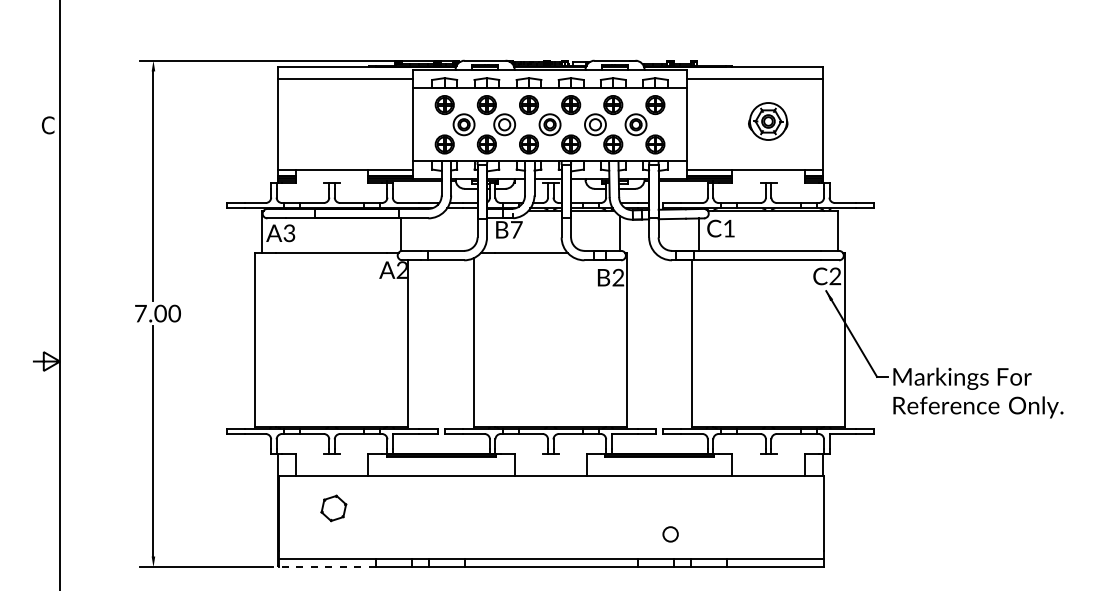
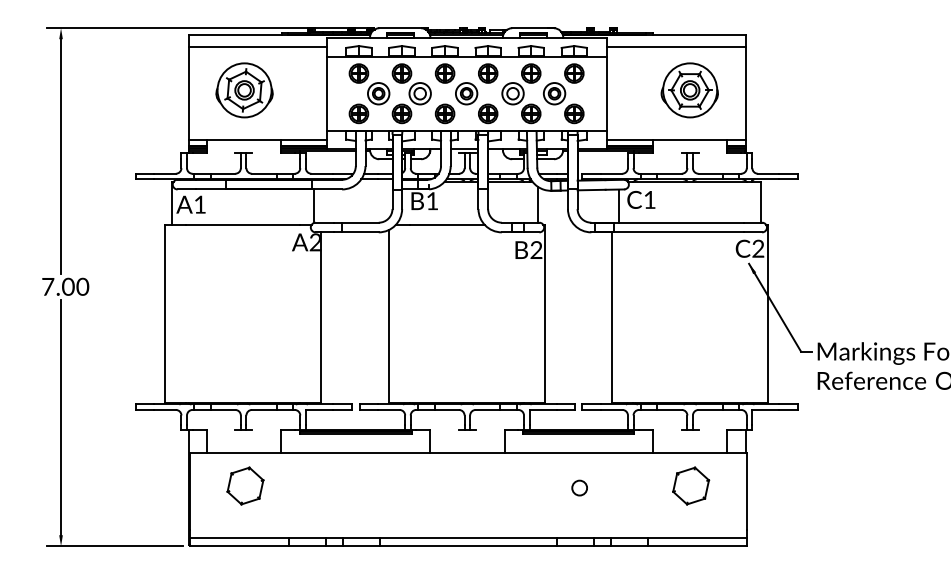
part: (332, 121) -> (244, 90), added
part: (767, 121) -> (688, 90), size x1.43
text: (516, 229) -> (432, 200), B7 -> B1
text: (289, 233) -> (200, 204), A3 -> A1
part: (333, 508) -> (245, 486), size x1.43
part: (769, 508) -> (691, 486), added
circle: (670, 534) -> (579, 488), moved
line: (327, 567) -> (239, 546), dashed -> solid

